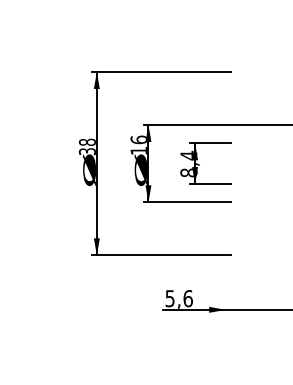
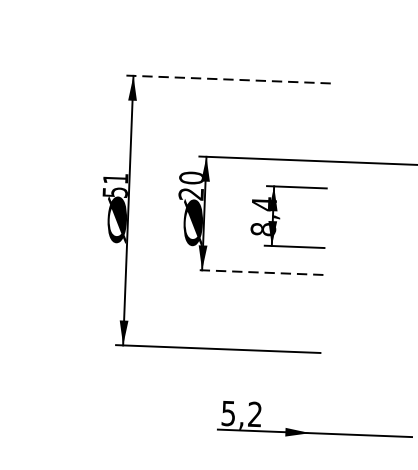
line: (160, 72) -> (227, 79), solid -> dashed
text: (138, 144) -> (190, 184), 16 -> 20
text: (86, 146) -> (114, 184), 38 -> 51
line: (187, 202) -> (259, 272), solid -> dashed
text: (187, 298) -> (254, 414), 5,6 -> 5,2

